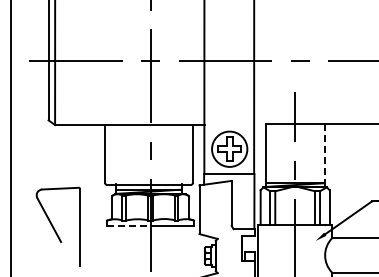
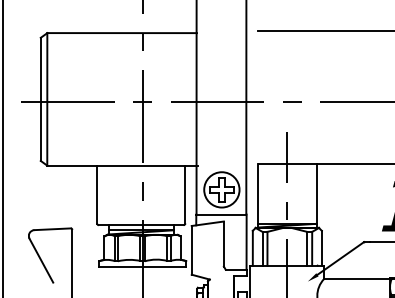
line: (324, 155) -> (316, 196), dashed -> solid
line: (128, 226) -> (120, 267), dashed -> solid

